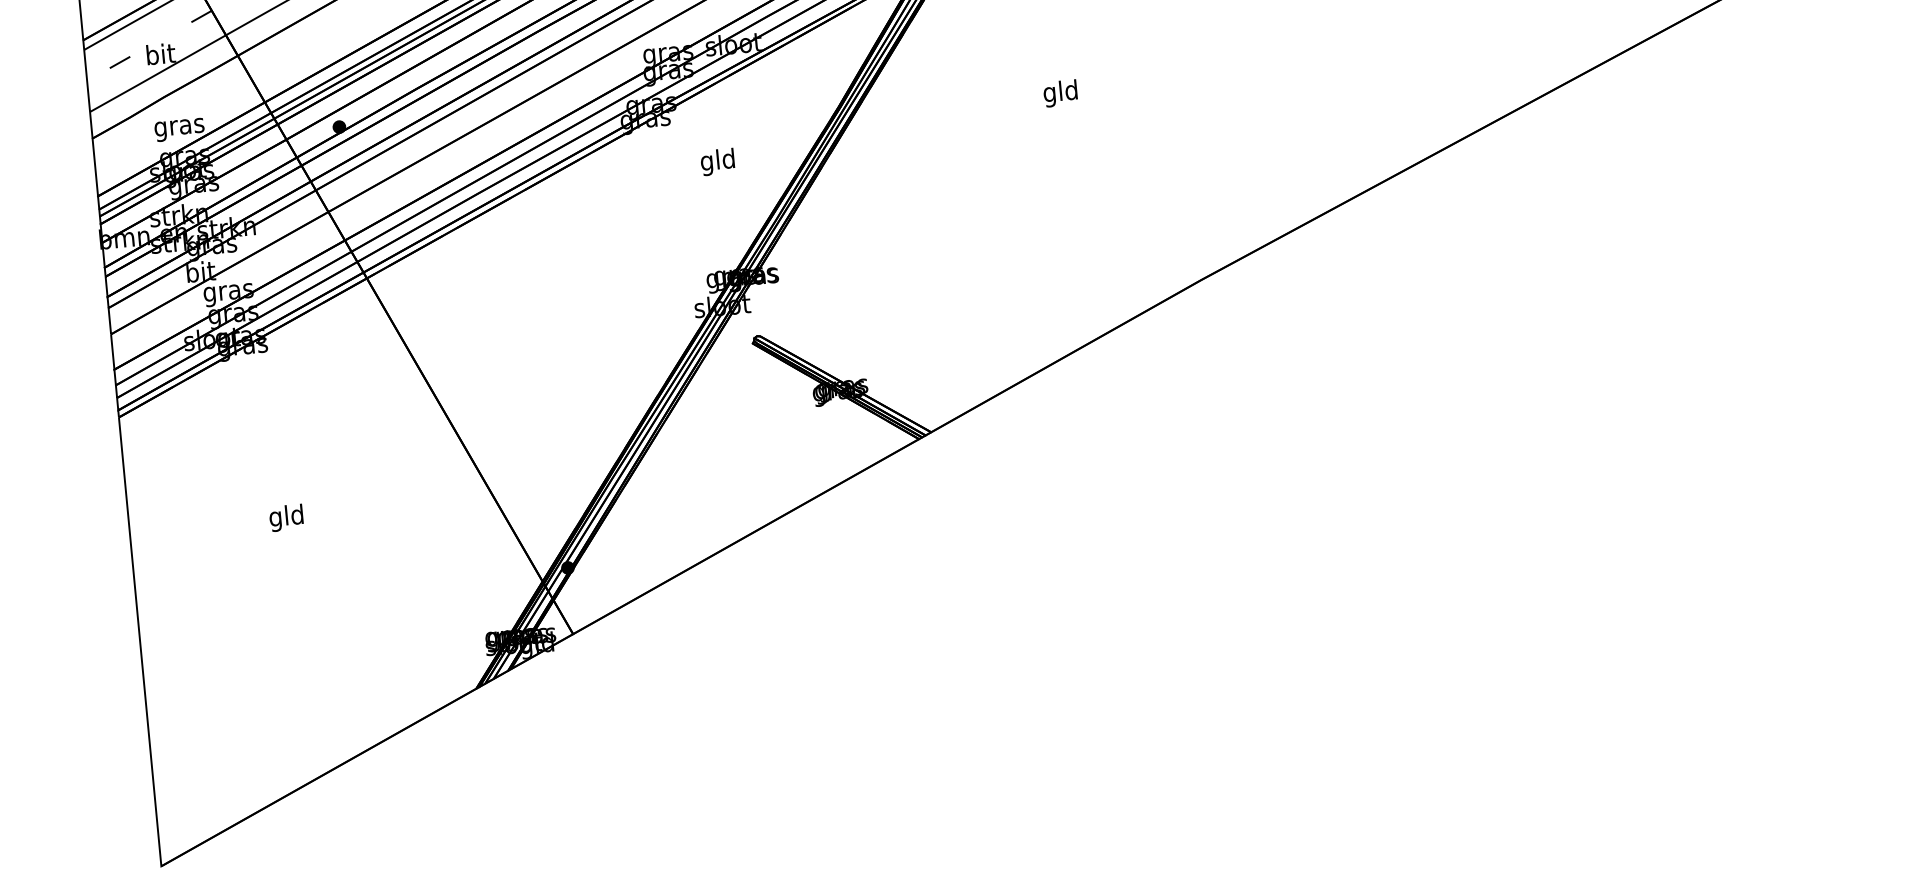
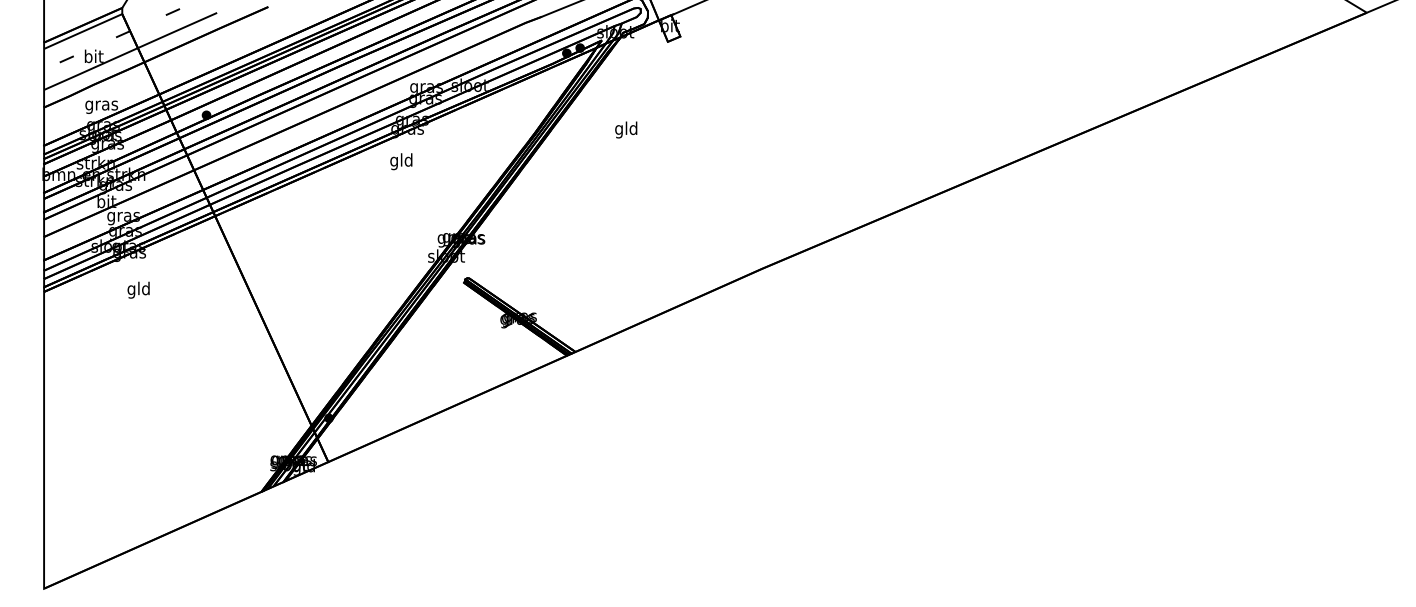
text: (1060, 92) -> (626, 129), moved
text: (717, 161) -> (401, 161), moved
text: (286, 516) -> (138, 289), moved

